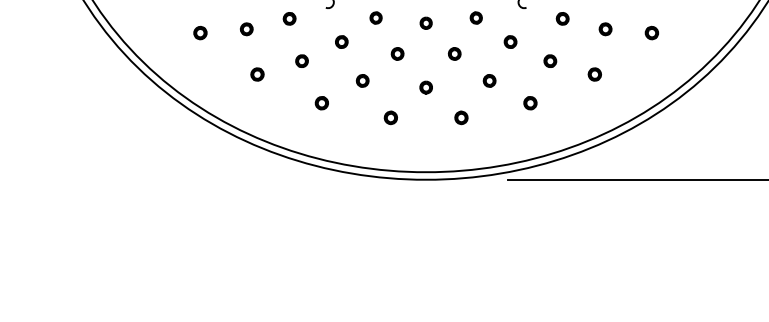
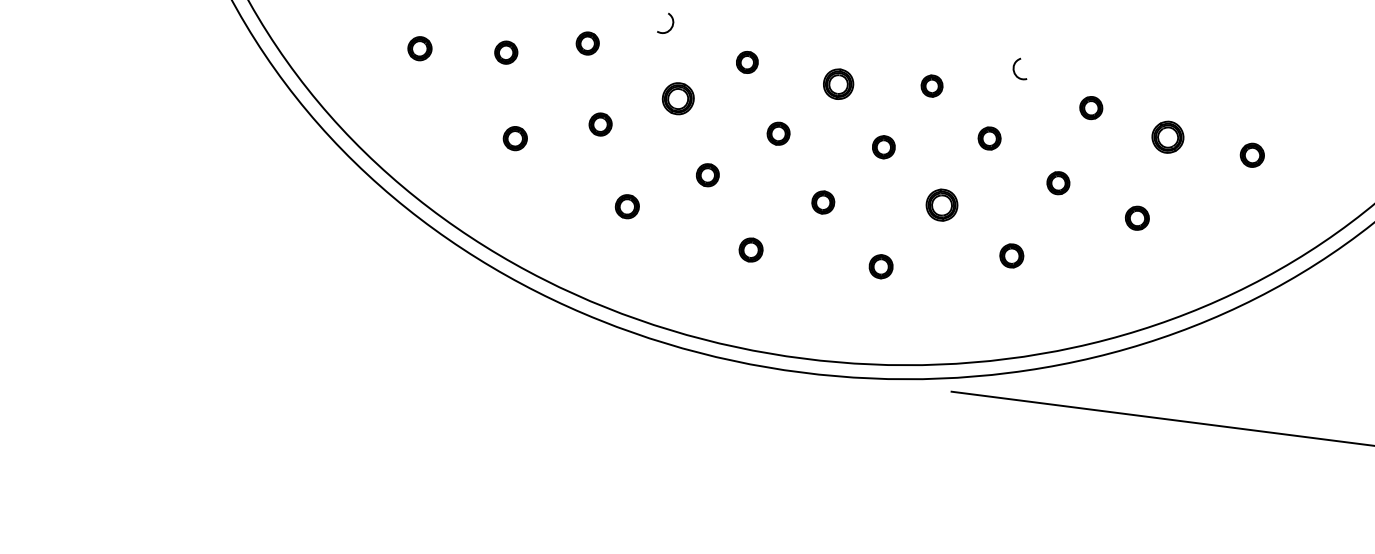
part: (425, 22) -> (837, 82), size x1.4
part: (605, 29) -> (1167, 137), size x1.4
part: (341, 41) -> (678, 97), size x1.4
part: (489, 80) -> (941, 204), size x1.4

